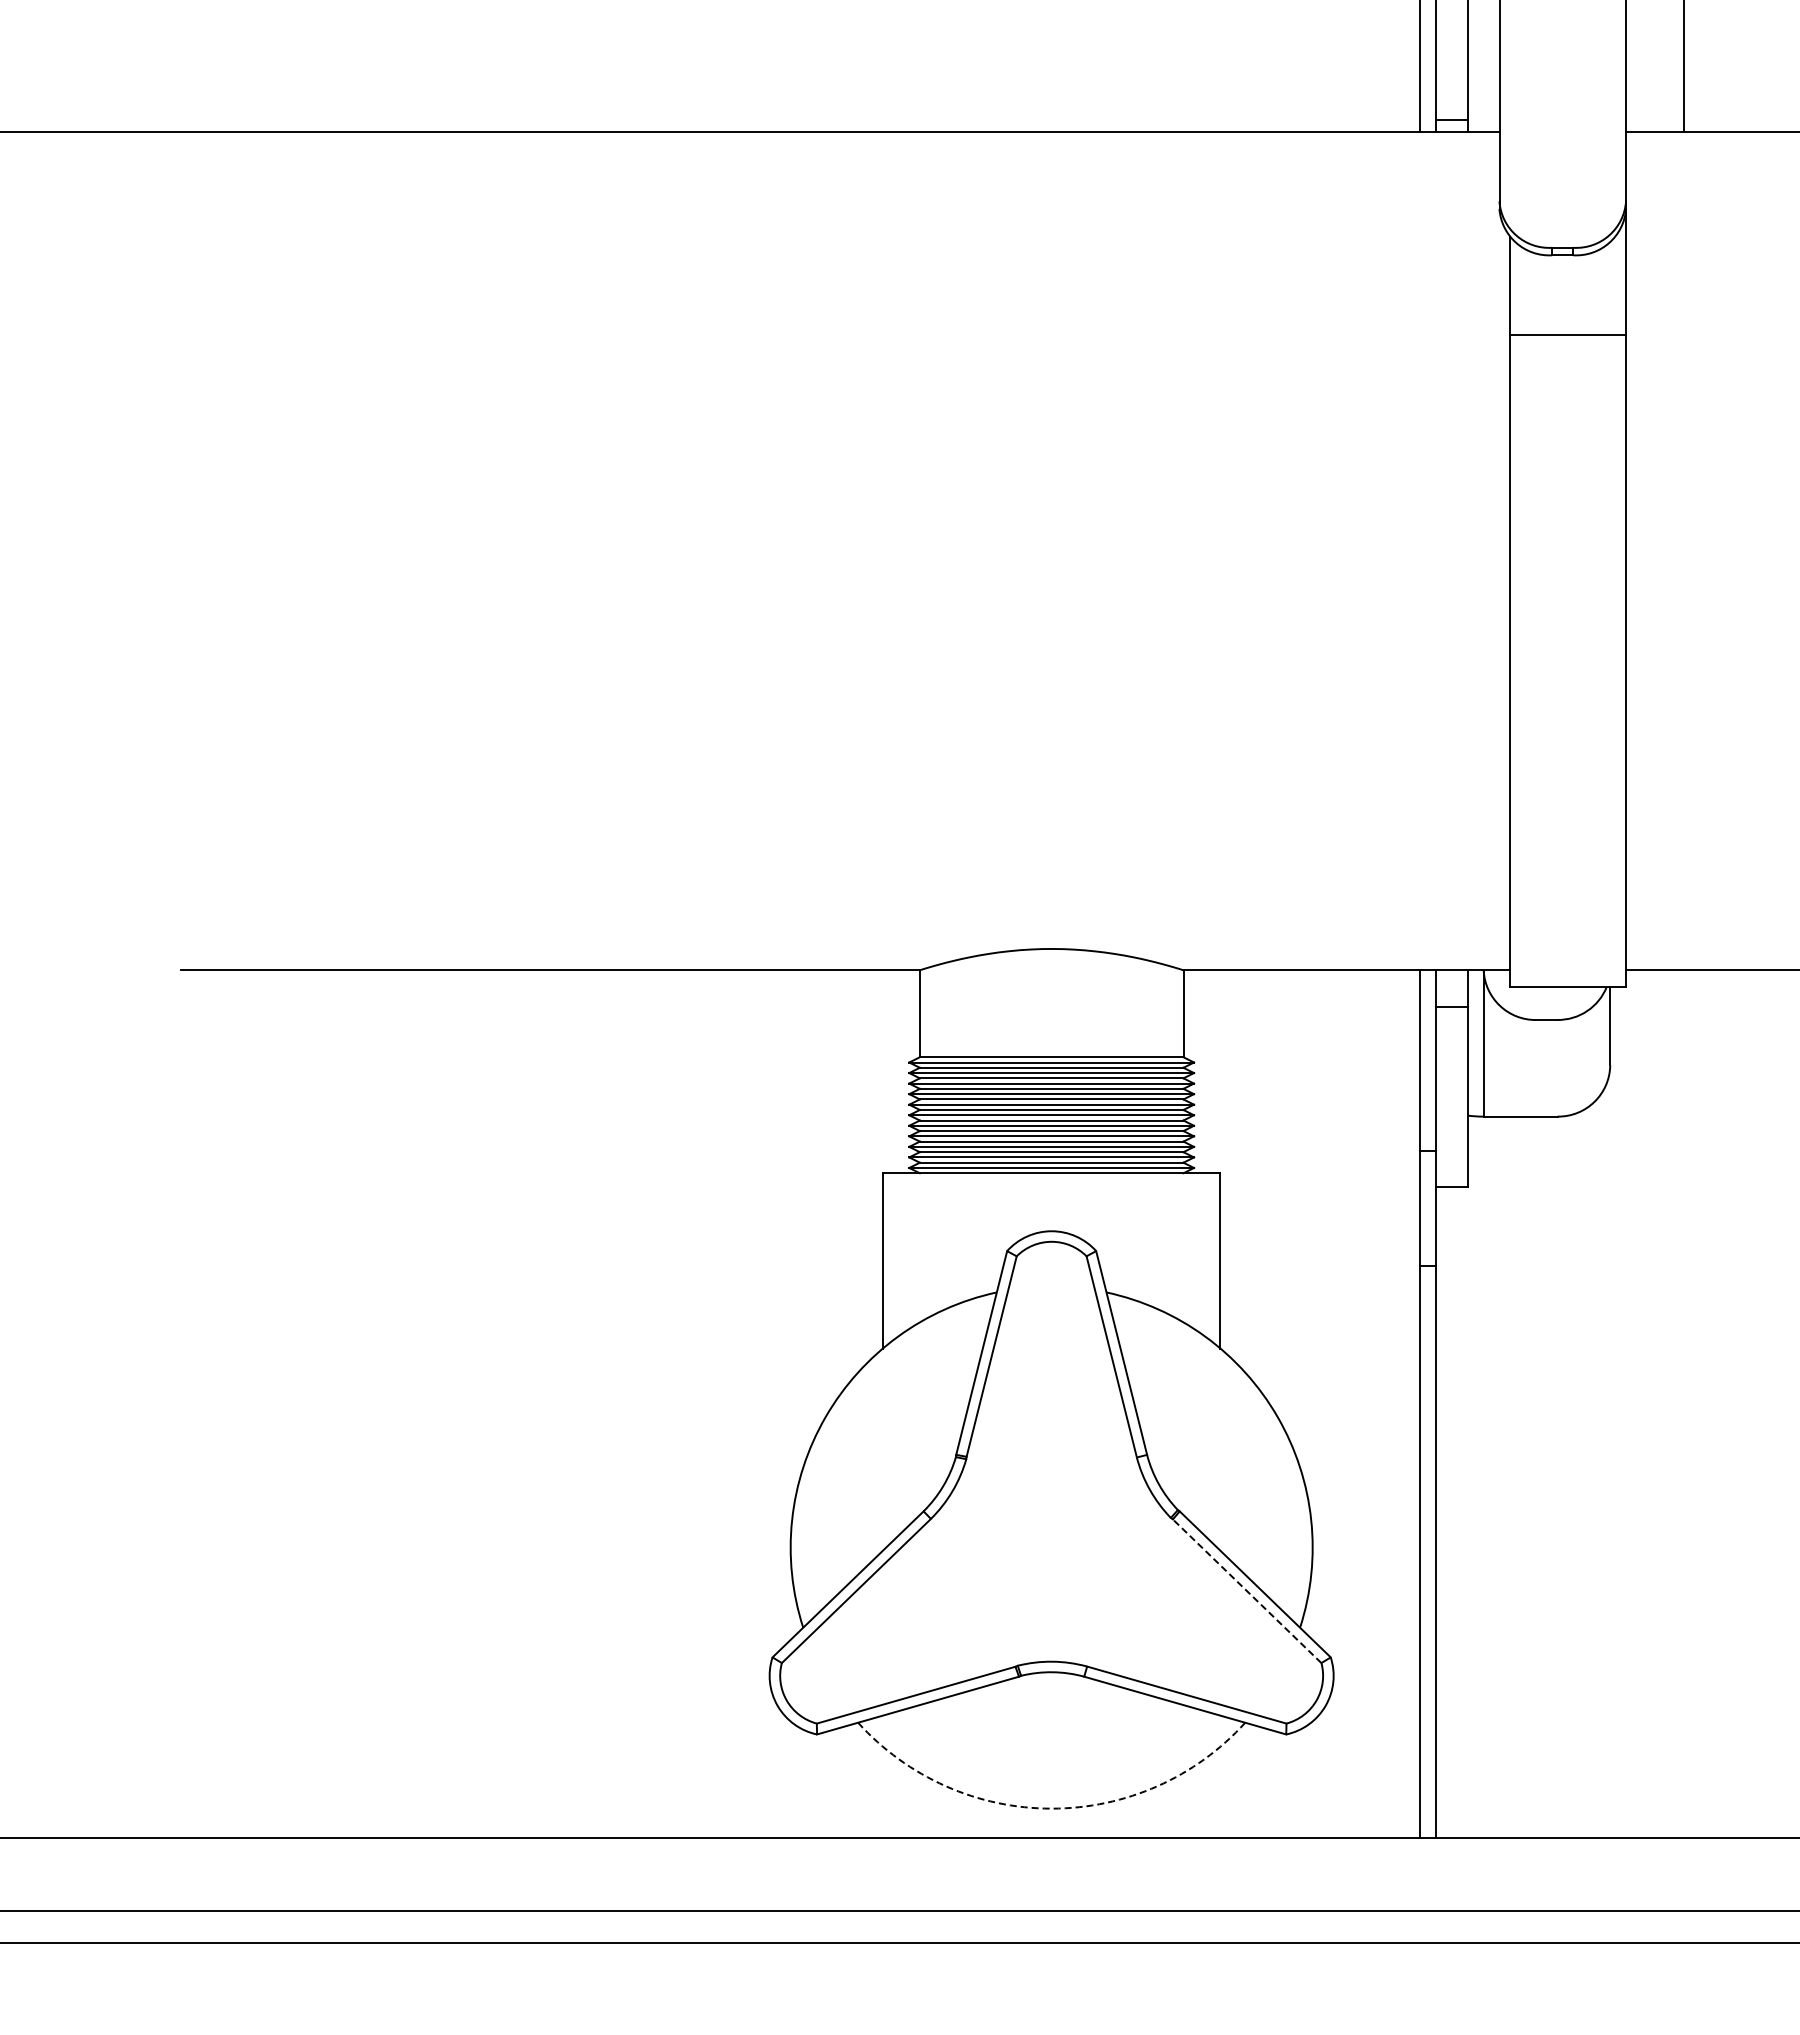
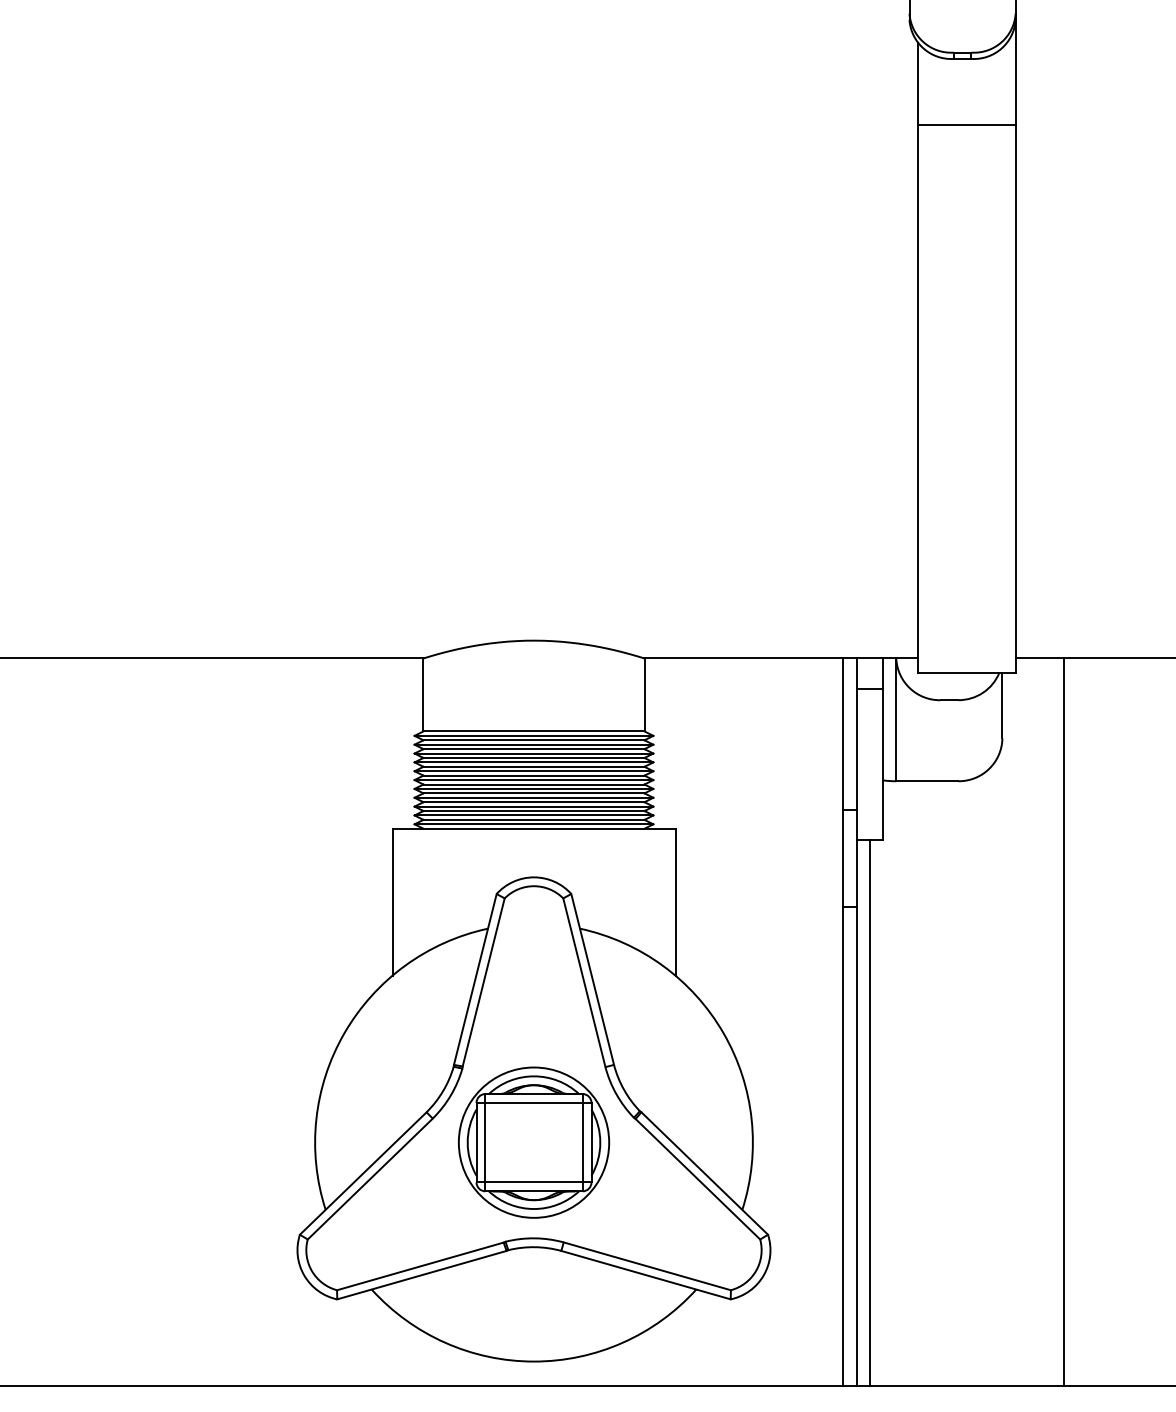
line: (1684, 1403) -> (1064, 1021), added
line: (1452, 1511) -> (870, 1112), added
part: (1051, 1547) -> (533, 1142), added
line: (1246, 1590) -> (697, 1178), dashed -> solid
arc: (1051, 1808) -> (533, 1361), dashed -> solid

